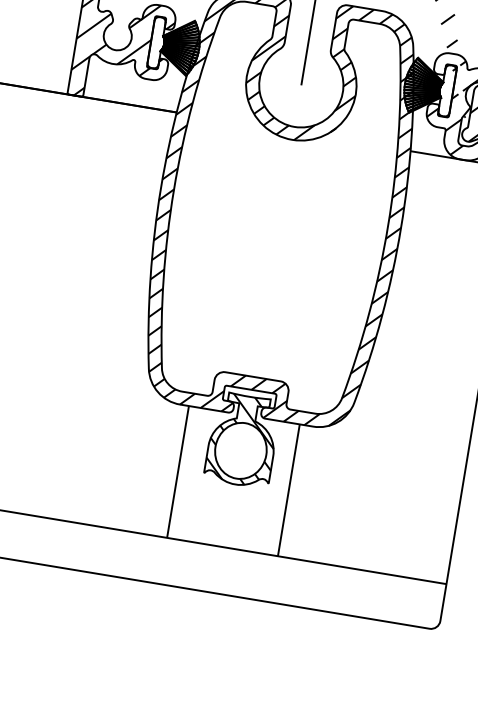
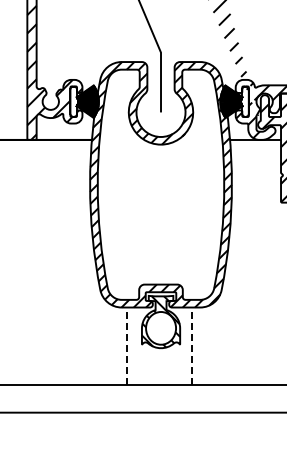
line: (177, 471) -> (126, 346), solid -> dashed
line: (289, 490) -> (192, 346), solid -> dashed

